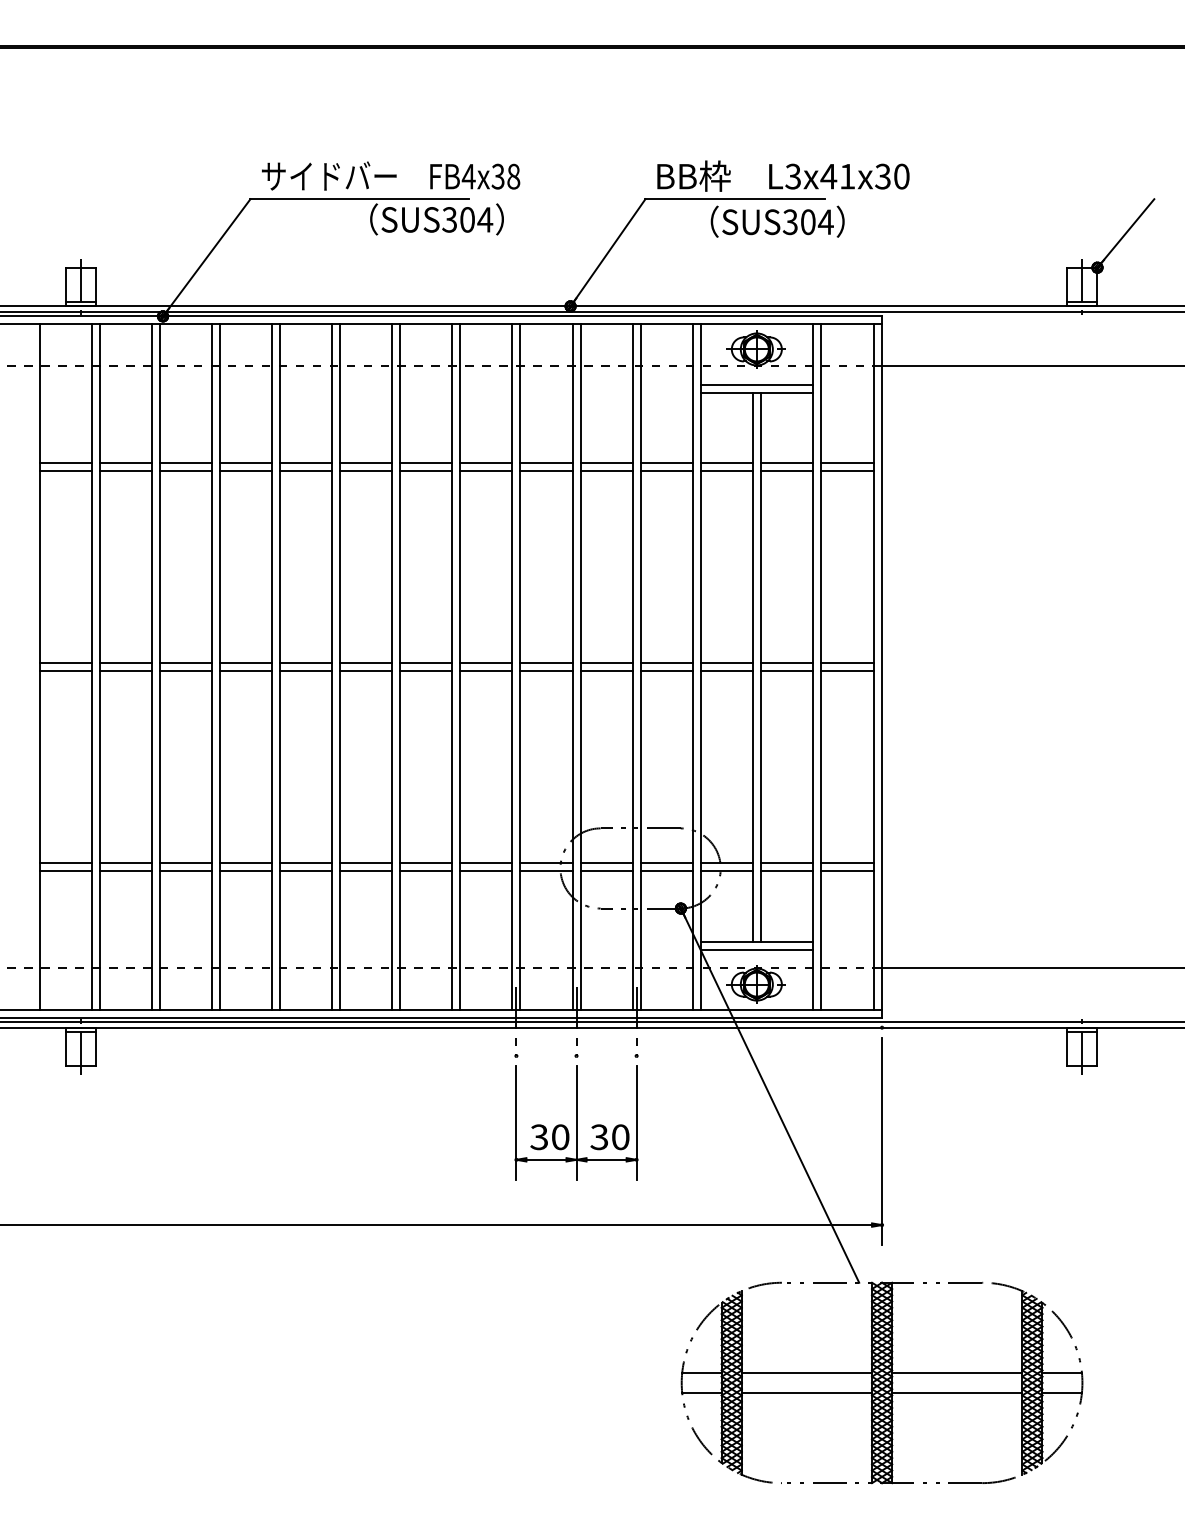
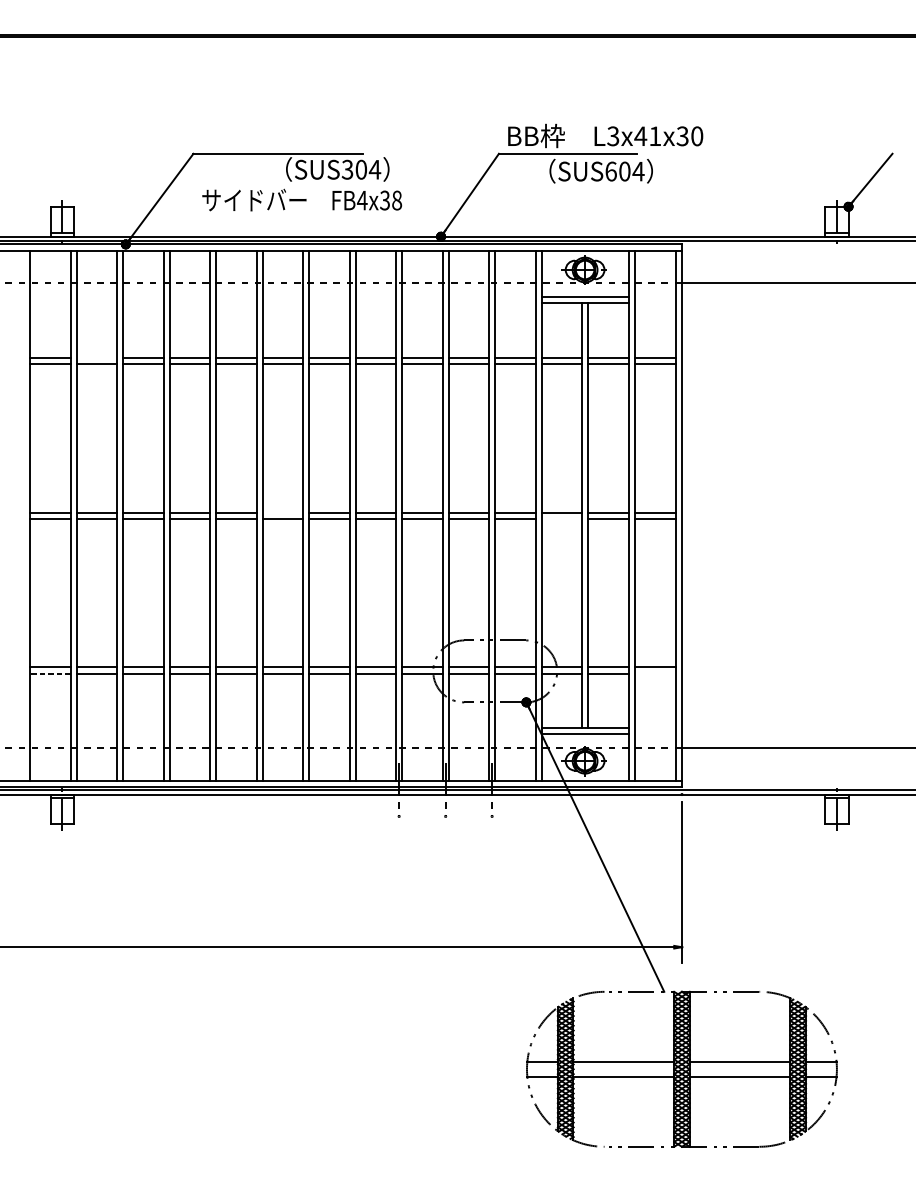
text: (391, 175) -> (302, 199), moved
text: (789, 222) -> (610, 171), SUS304 -> SUS604
line: (125, 462) -> (96, 357), removed
line: (366, 663) -> (283, 512), removed
line: (726, 671) -> (561, 519), removed
line: (65, 871) -> (50, 673), solid -> dashed
line: (847, 871) -> (655, 673), removed
part: (576, 1122) -> (445, 867), removed

